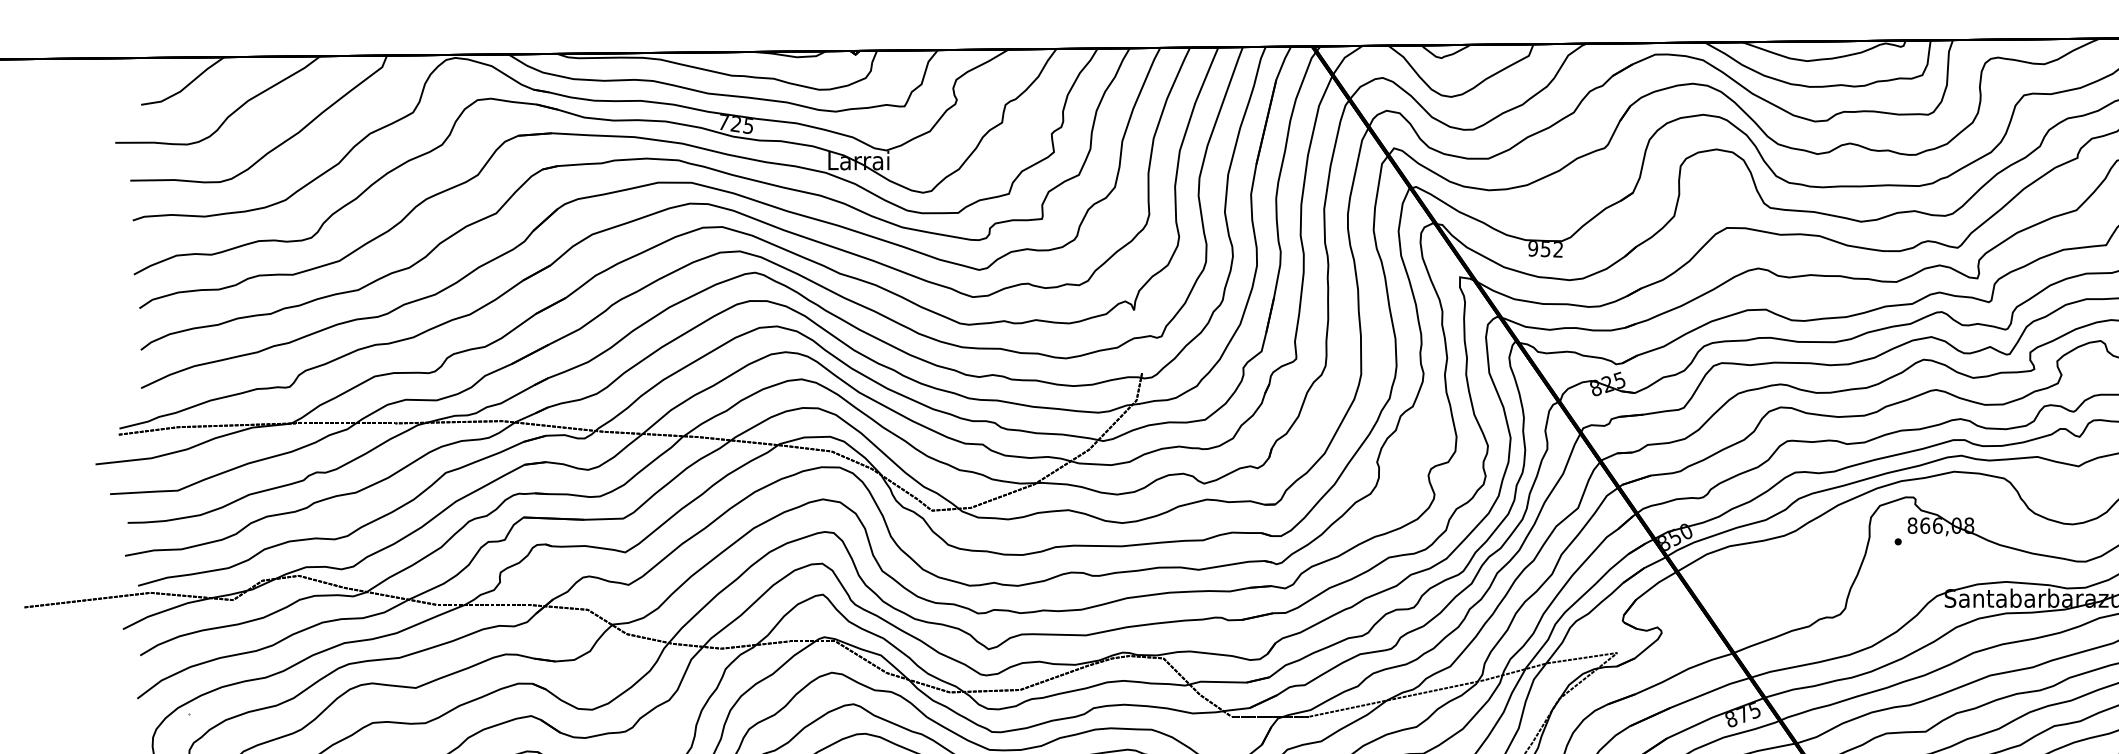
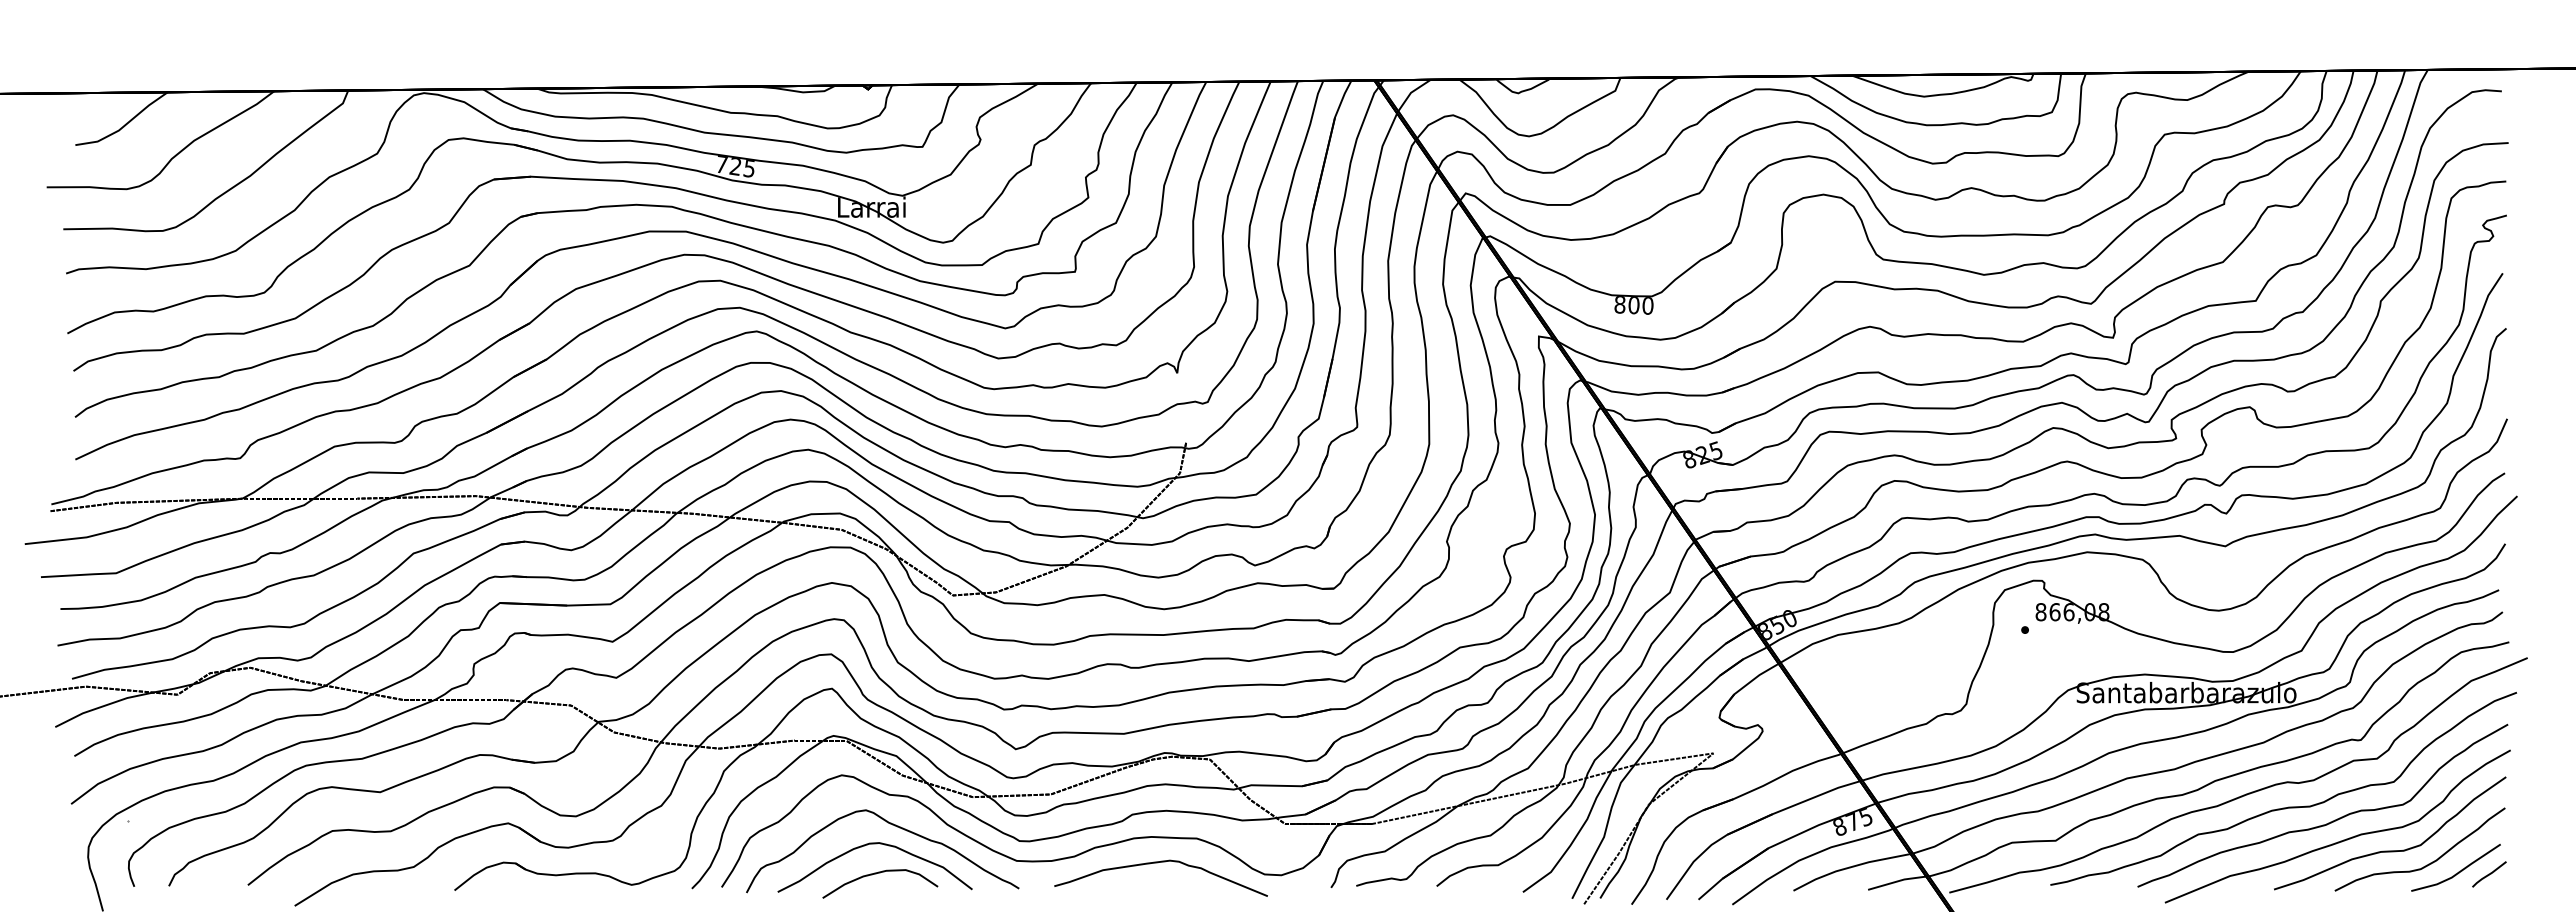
text: (1545, 249) -> (1633, 305), 952 -> 800

